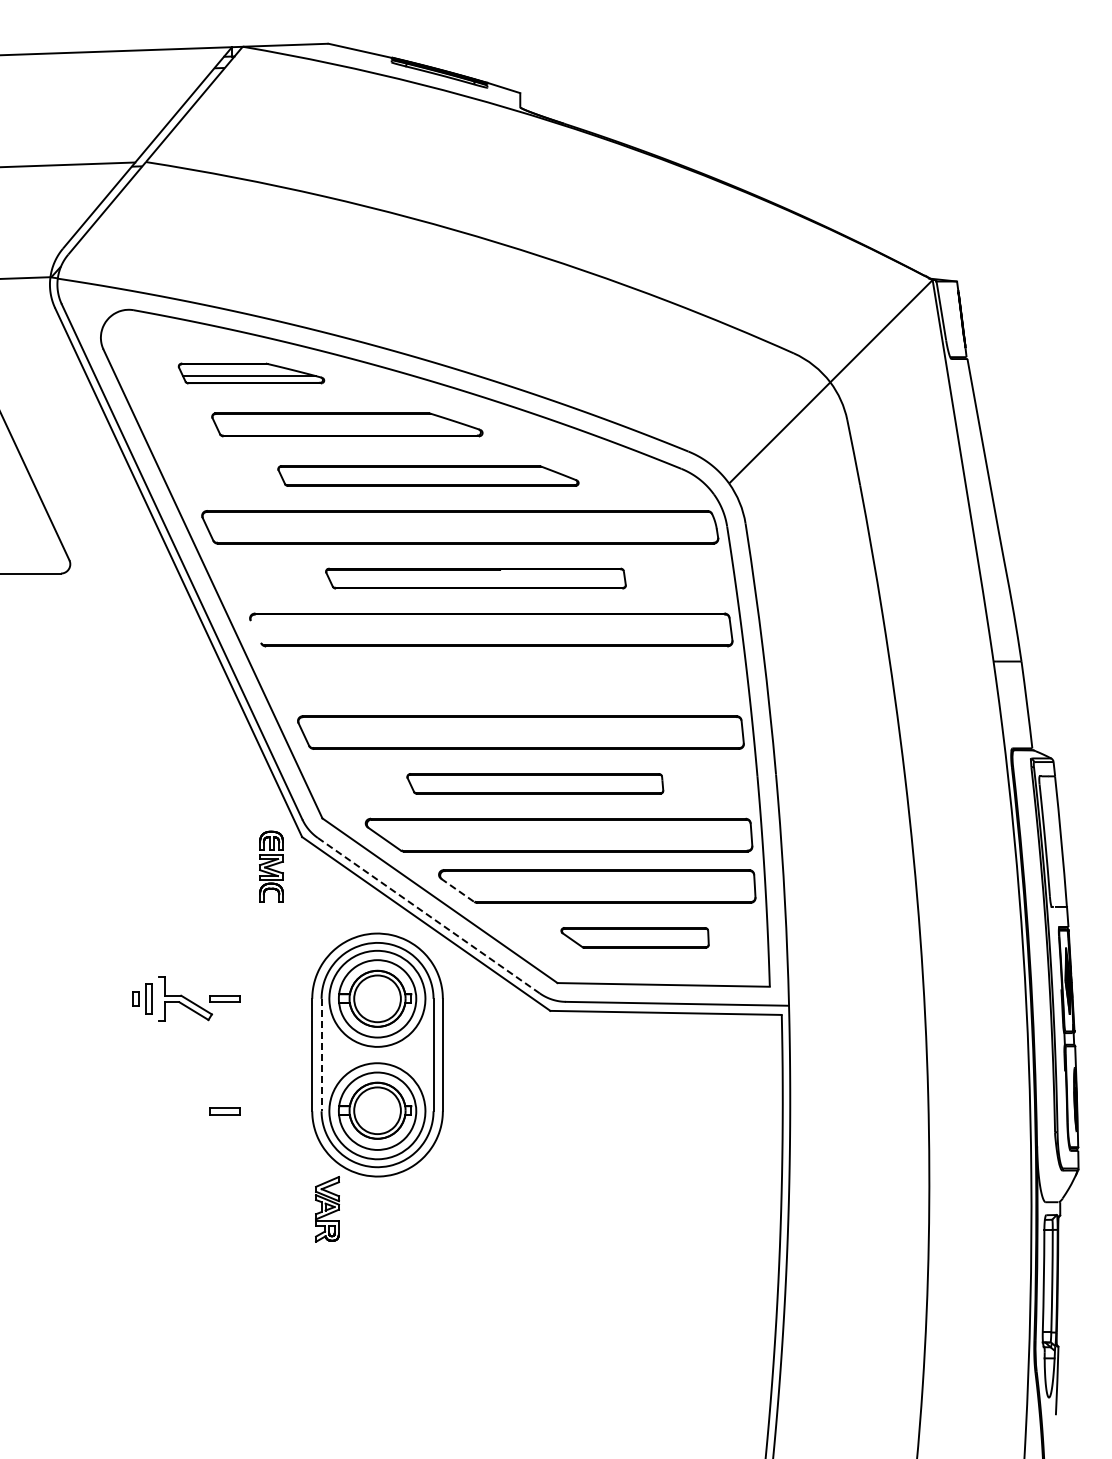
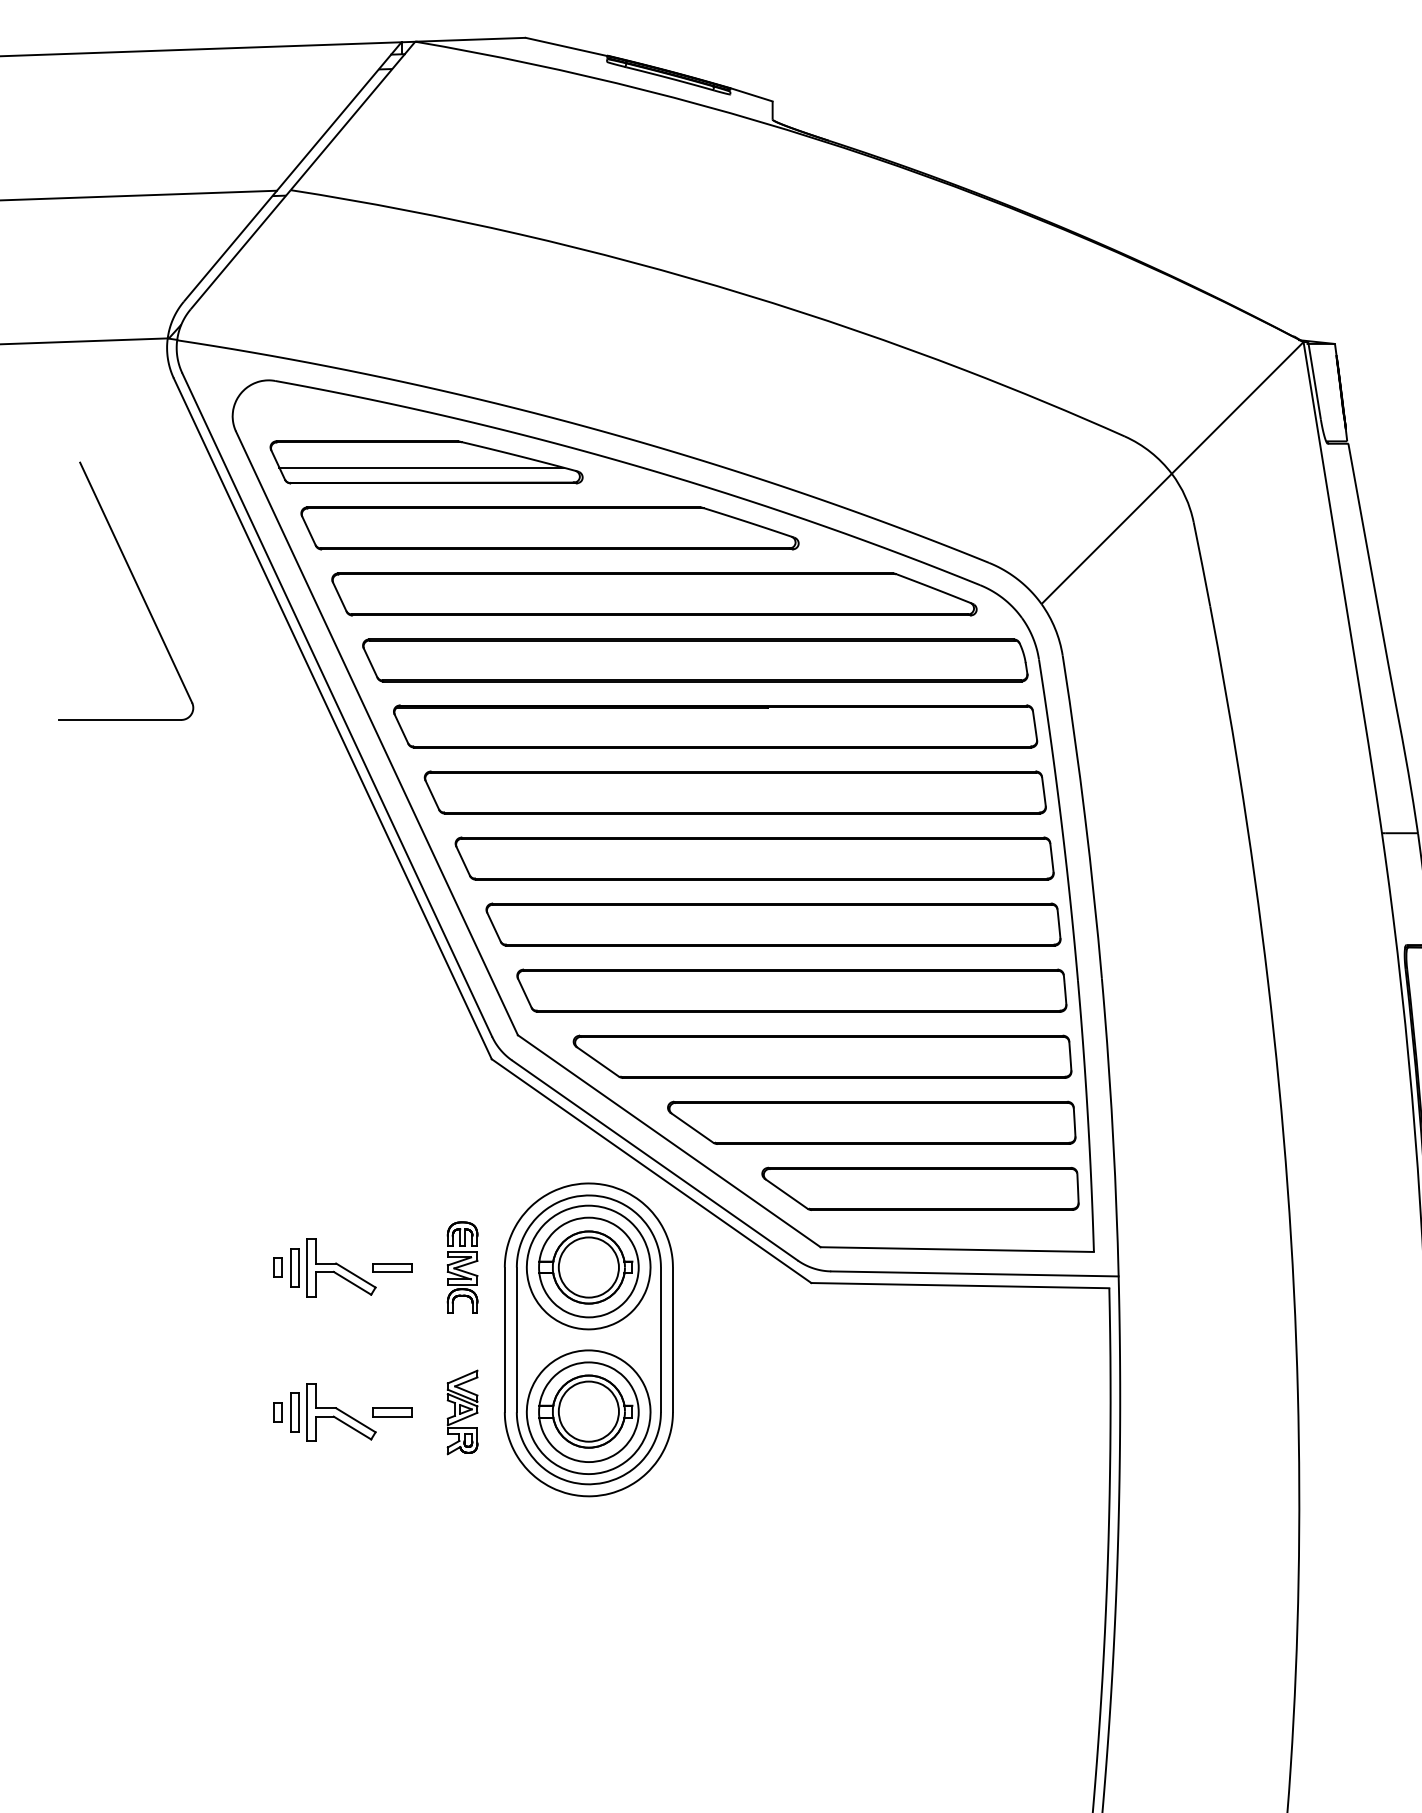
part: (251, 373) -> (426, 462), size x1.67
part: (347, 424) -> (550, 528), size x1.43
part: (428, 475) -> (654, 593), size x1.67
part: (475, 578) -> (714, 726), size x1.67
line: (255, 631) -> (431, 794), added
part: (506, 681) -> (754, 858), added
part: (535, 783) -> (792, 990), size x1.67
part: (271, 866) -> (462, 1267), moved
line: (458, 890) -> (693, 1128), dashed -> solid
line: (428, 915) -> (654, 1160), dashed -> solid
part: (634, 937) -> (919, 1188), size x1.67
line: (158, 998) -> (306, 1267), added
line: (321, 1055) -> (516, 1340), dashed -> solid
part: (172, 1111) -> (324, 1412), added
part: (327, 1209) -> (462, 1412), moved

